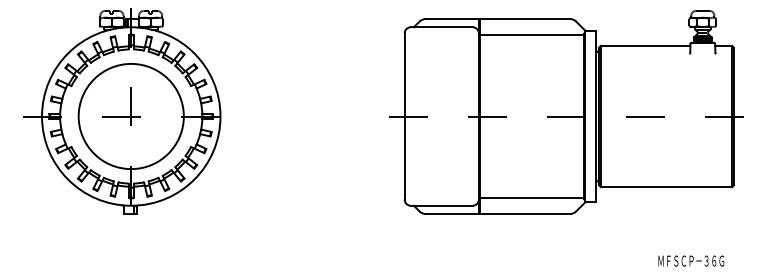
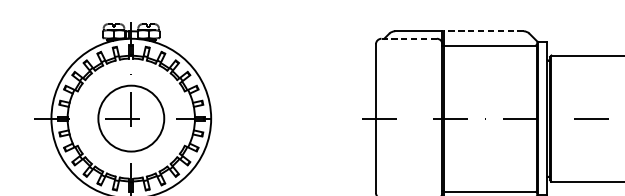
line: (524, 18) -> (483, 30), solid -> dashed
line: (441, 27) -> (408, 38), solid -> dashed
circle: (130, 116) -> (130, 118), size x0.7

